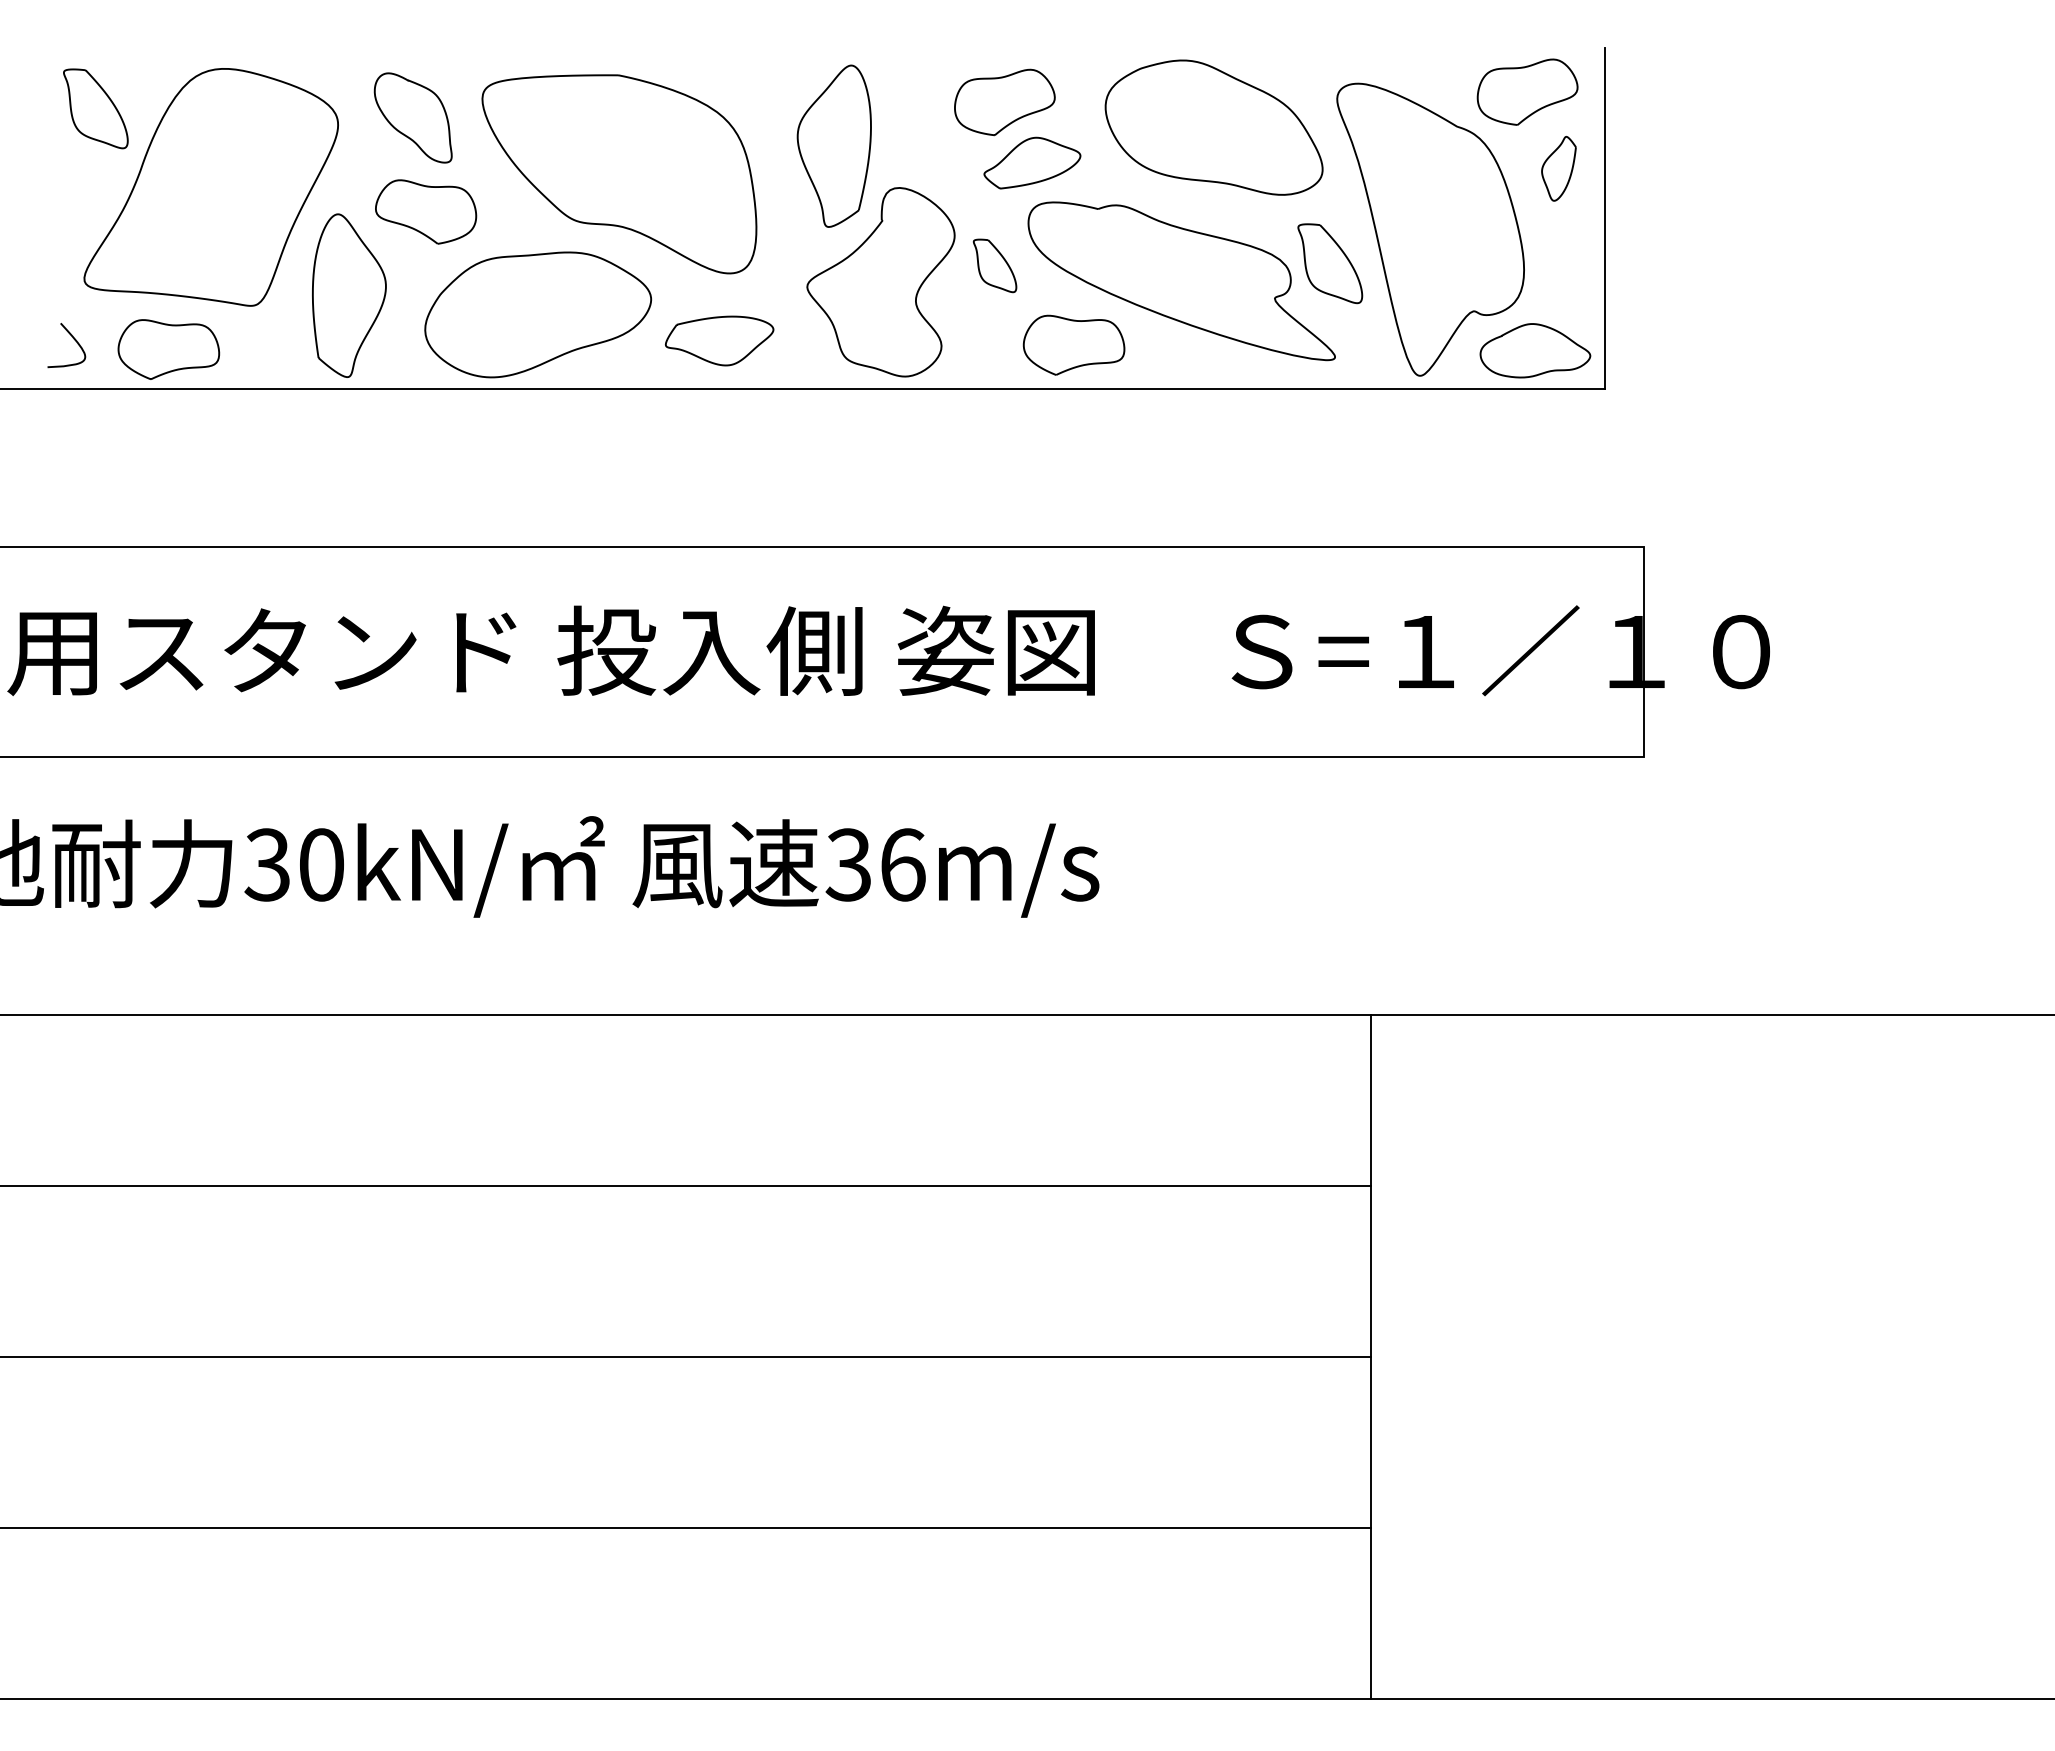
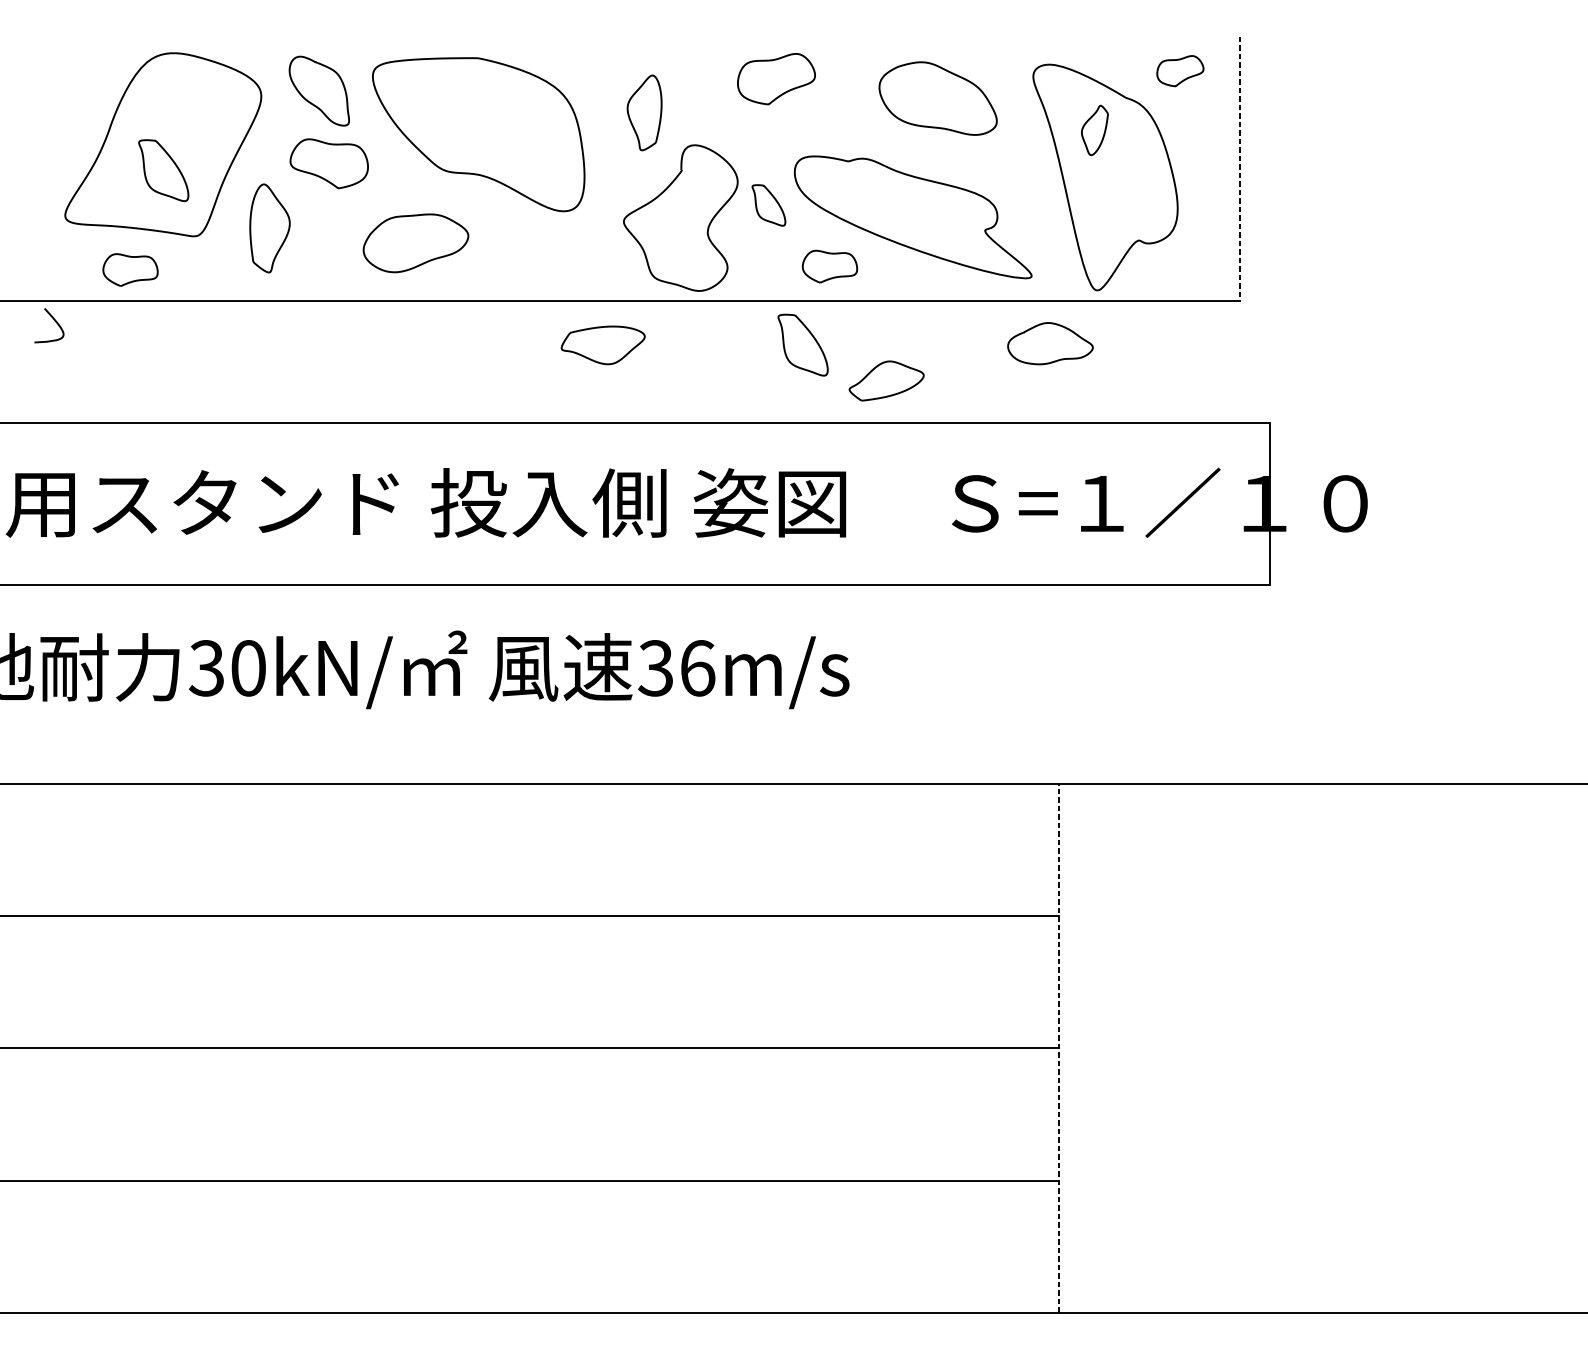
part: (1527, 91) -> (1180, 70), size x0.6
part: (95, 108) -> (163, 170), moved
part: (1213, 127) -> (937, 98), size x0.7
part: (833, 145) -> (644, 112), size x0.6
part: (1032, 162) -> (886, 380), moved
part: (1558, 168) -> (1094, 130), moved
line: (1605, 218) -> (1240, 168), solid -> dashed
part: (1330, 263) -> (803, 345), moved
part: (349, 295) -> (270, 228), size x0.7
part: (538, 314) -> (416, 243), size x0.6
curve: (73, 339) -> (54, 321), moved
part: (719, 340) -> (603, 345), moved
part: (1073, 344) -> (829, 266), size x0.7
part: (168, 349) -> (130, 270), size x0.7
curve: (1541, 372) -> (1055, 360), moved
line: (1370, 1356) -> (1059, 1048), solid -> dashed

